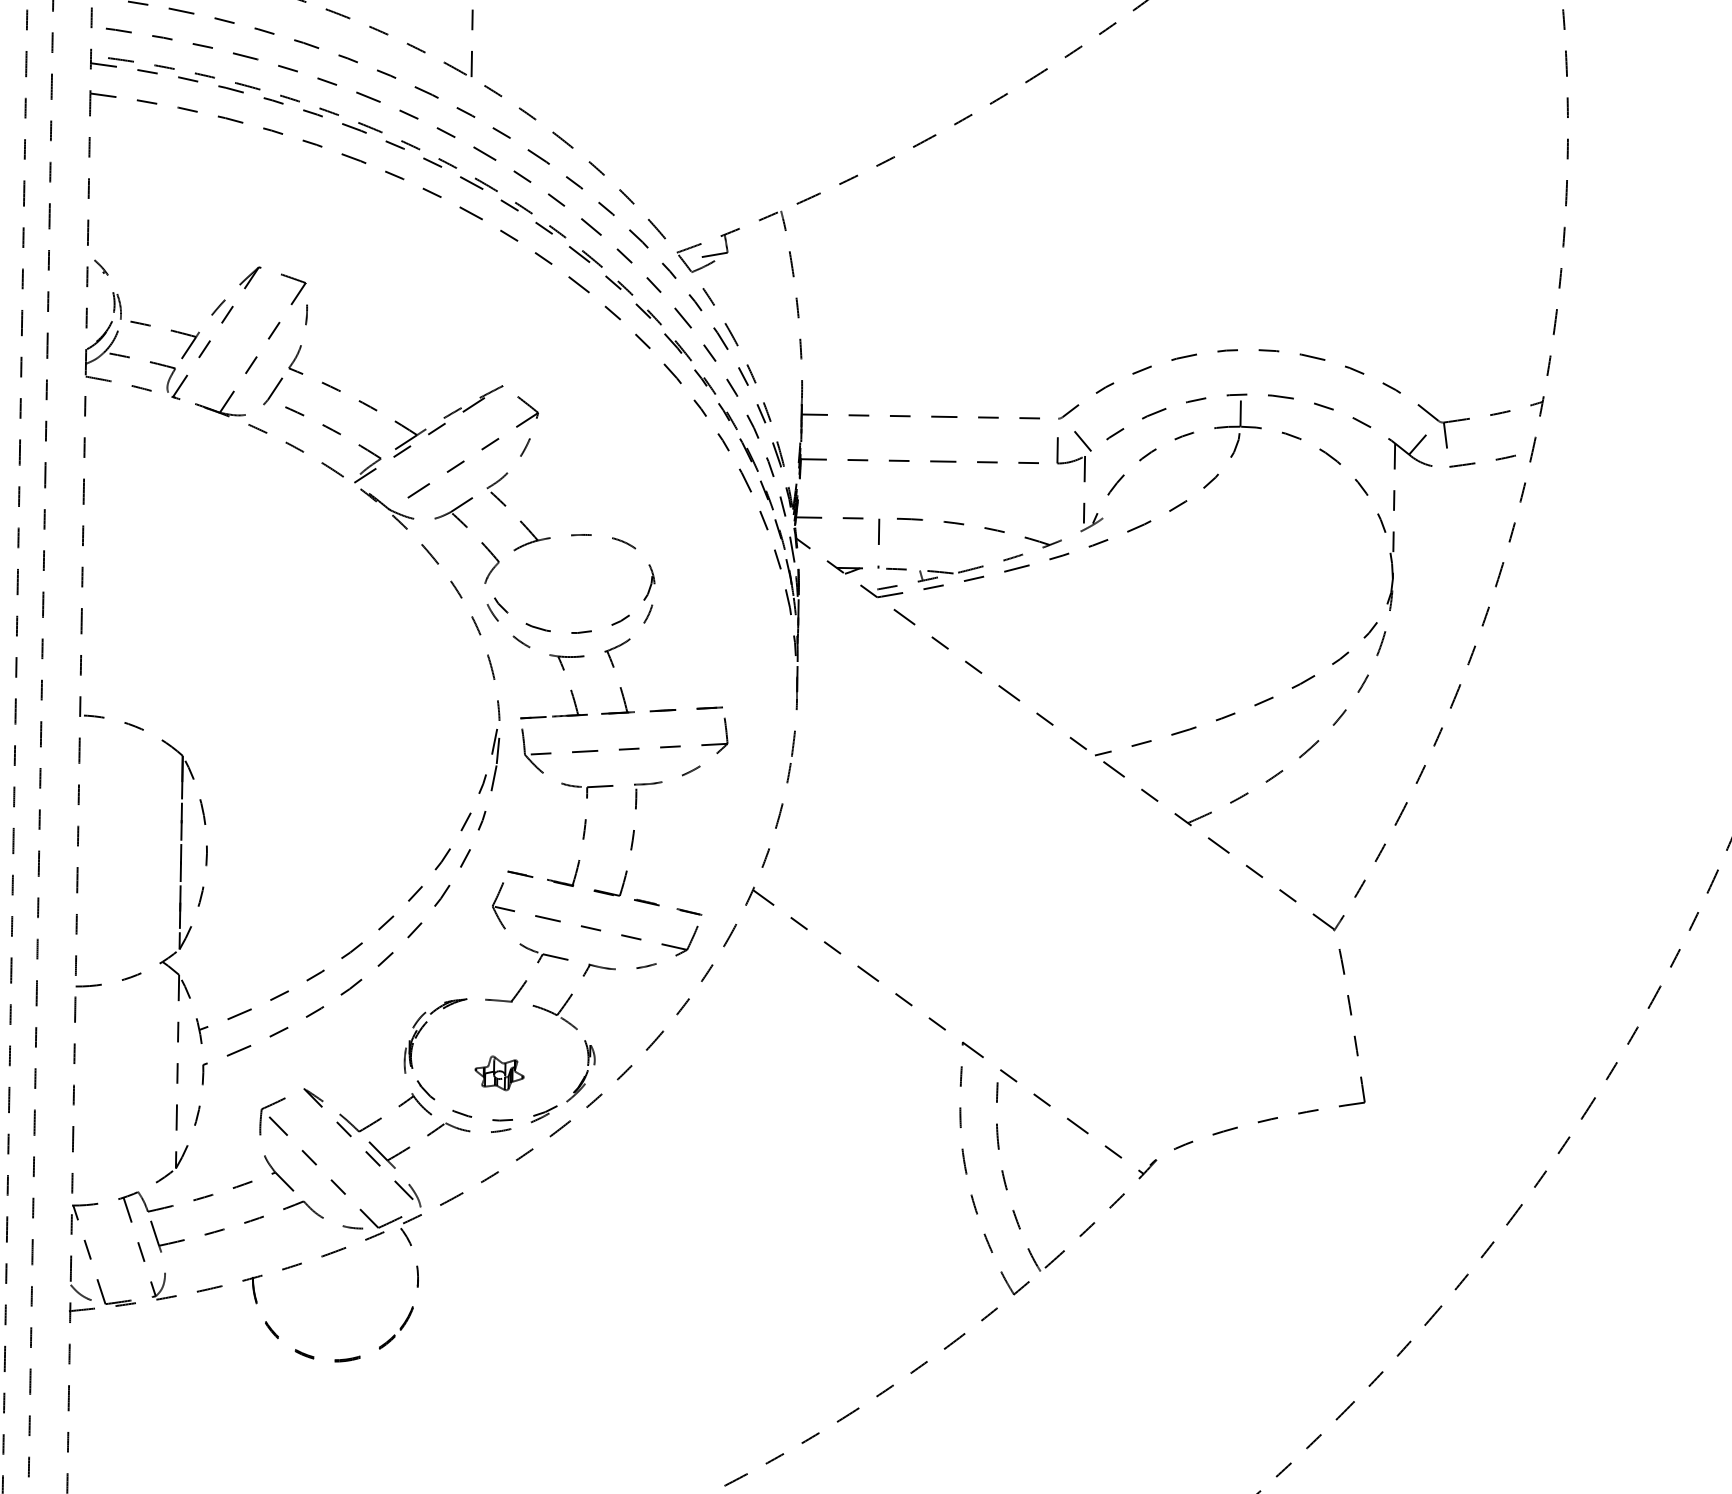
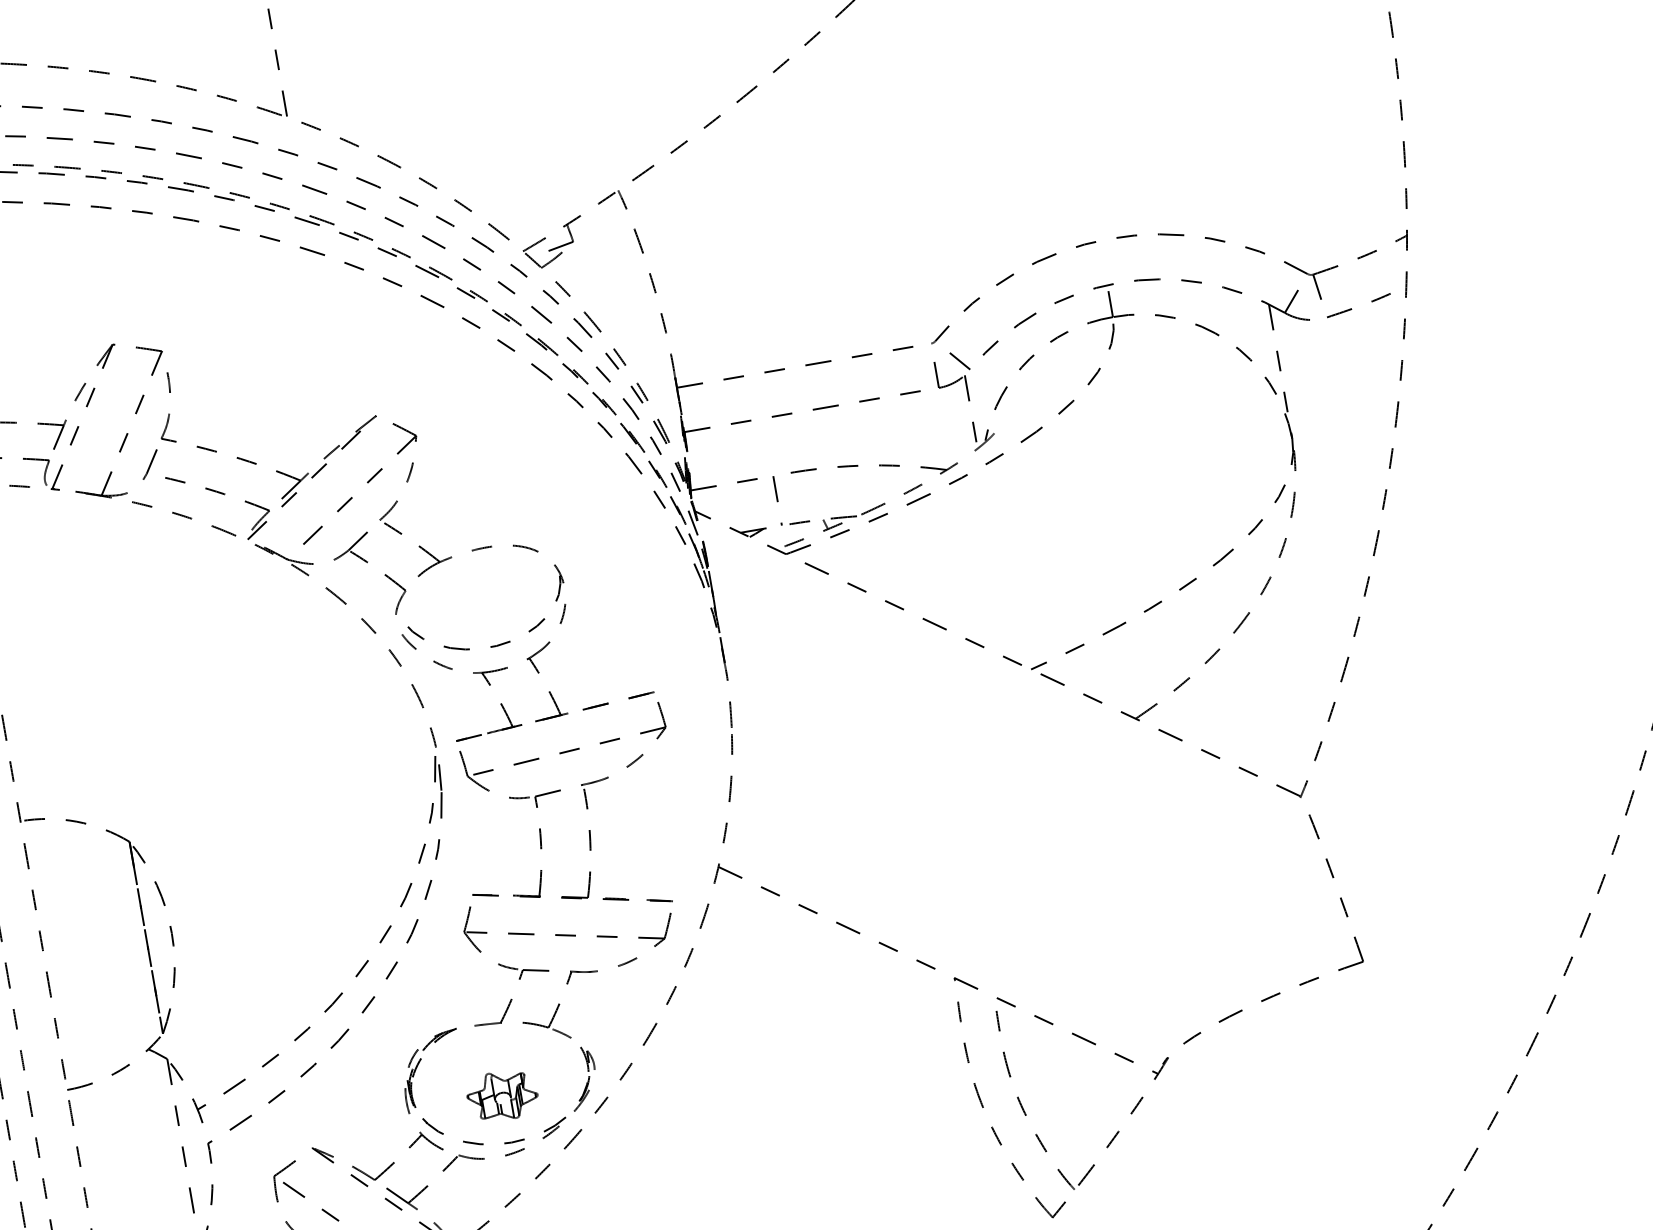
part: (499, 1073) -> (502, 1096), size x1.43

